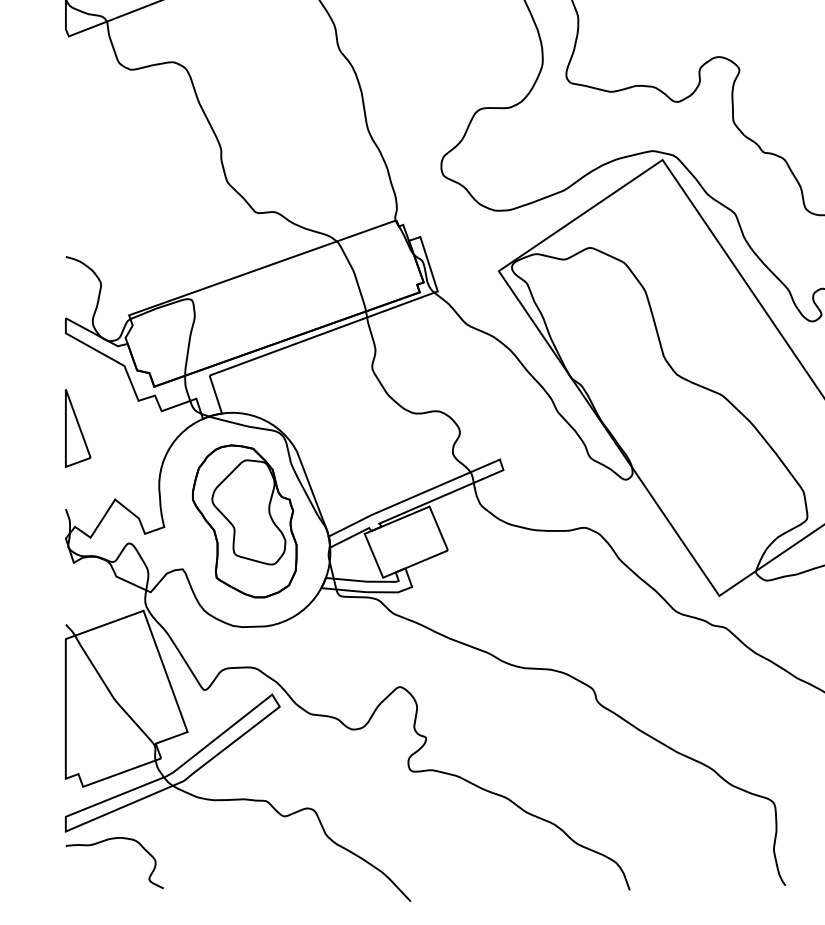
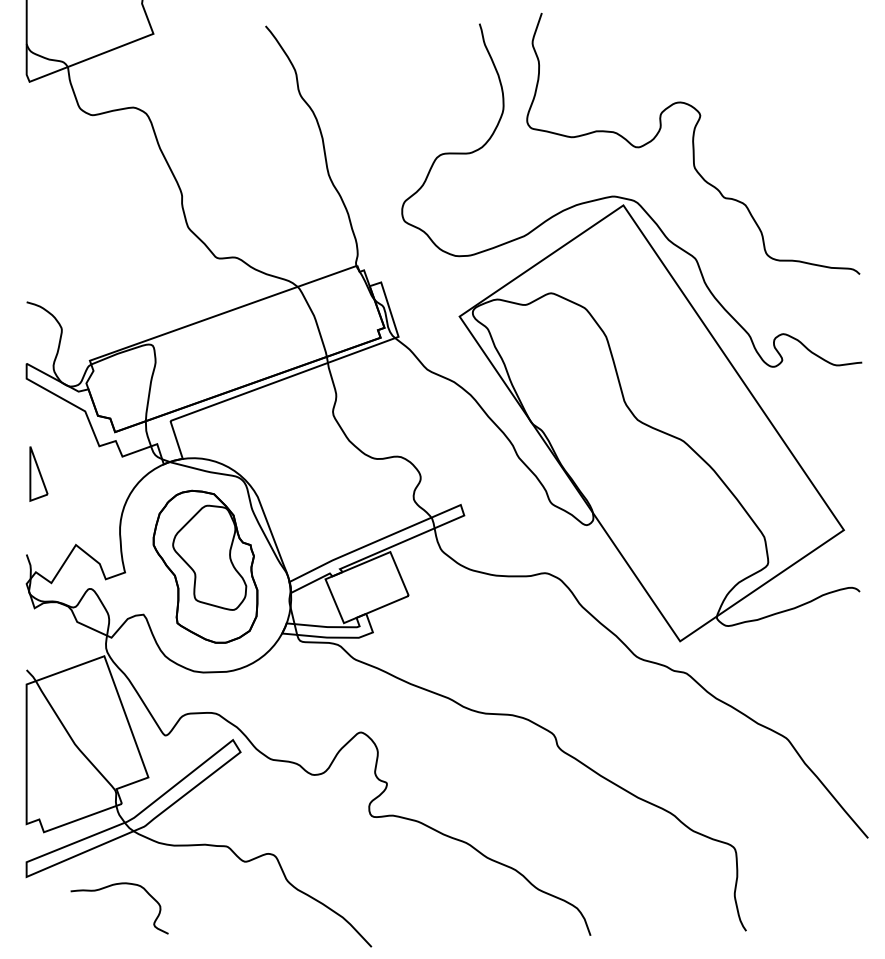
part: (77, 428) -> (38, 473), size x0.7
curve: (110, 840) -> (115, 885), moved

